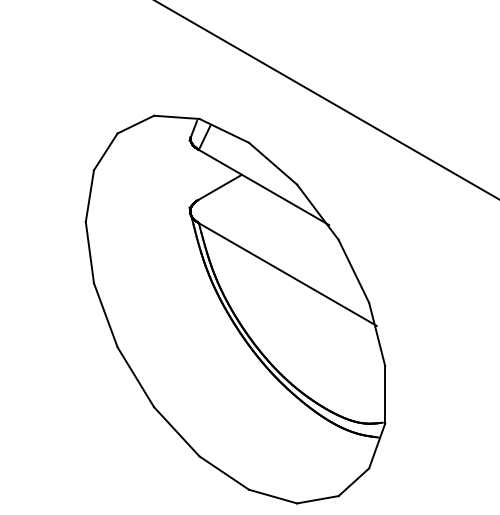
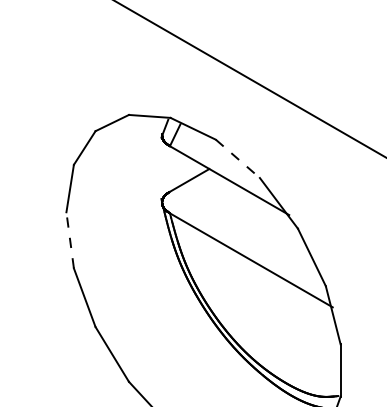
line: (273, 163) -> (238, 158), solid -> dashed
line: (89, 252) -> (69, 240), solid -> dashed

